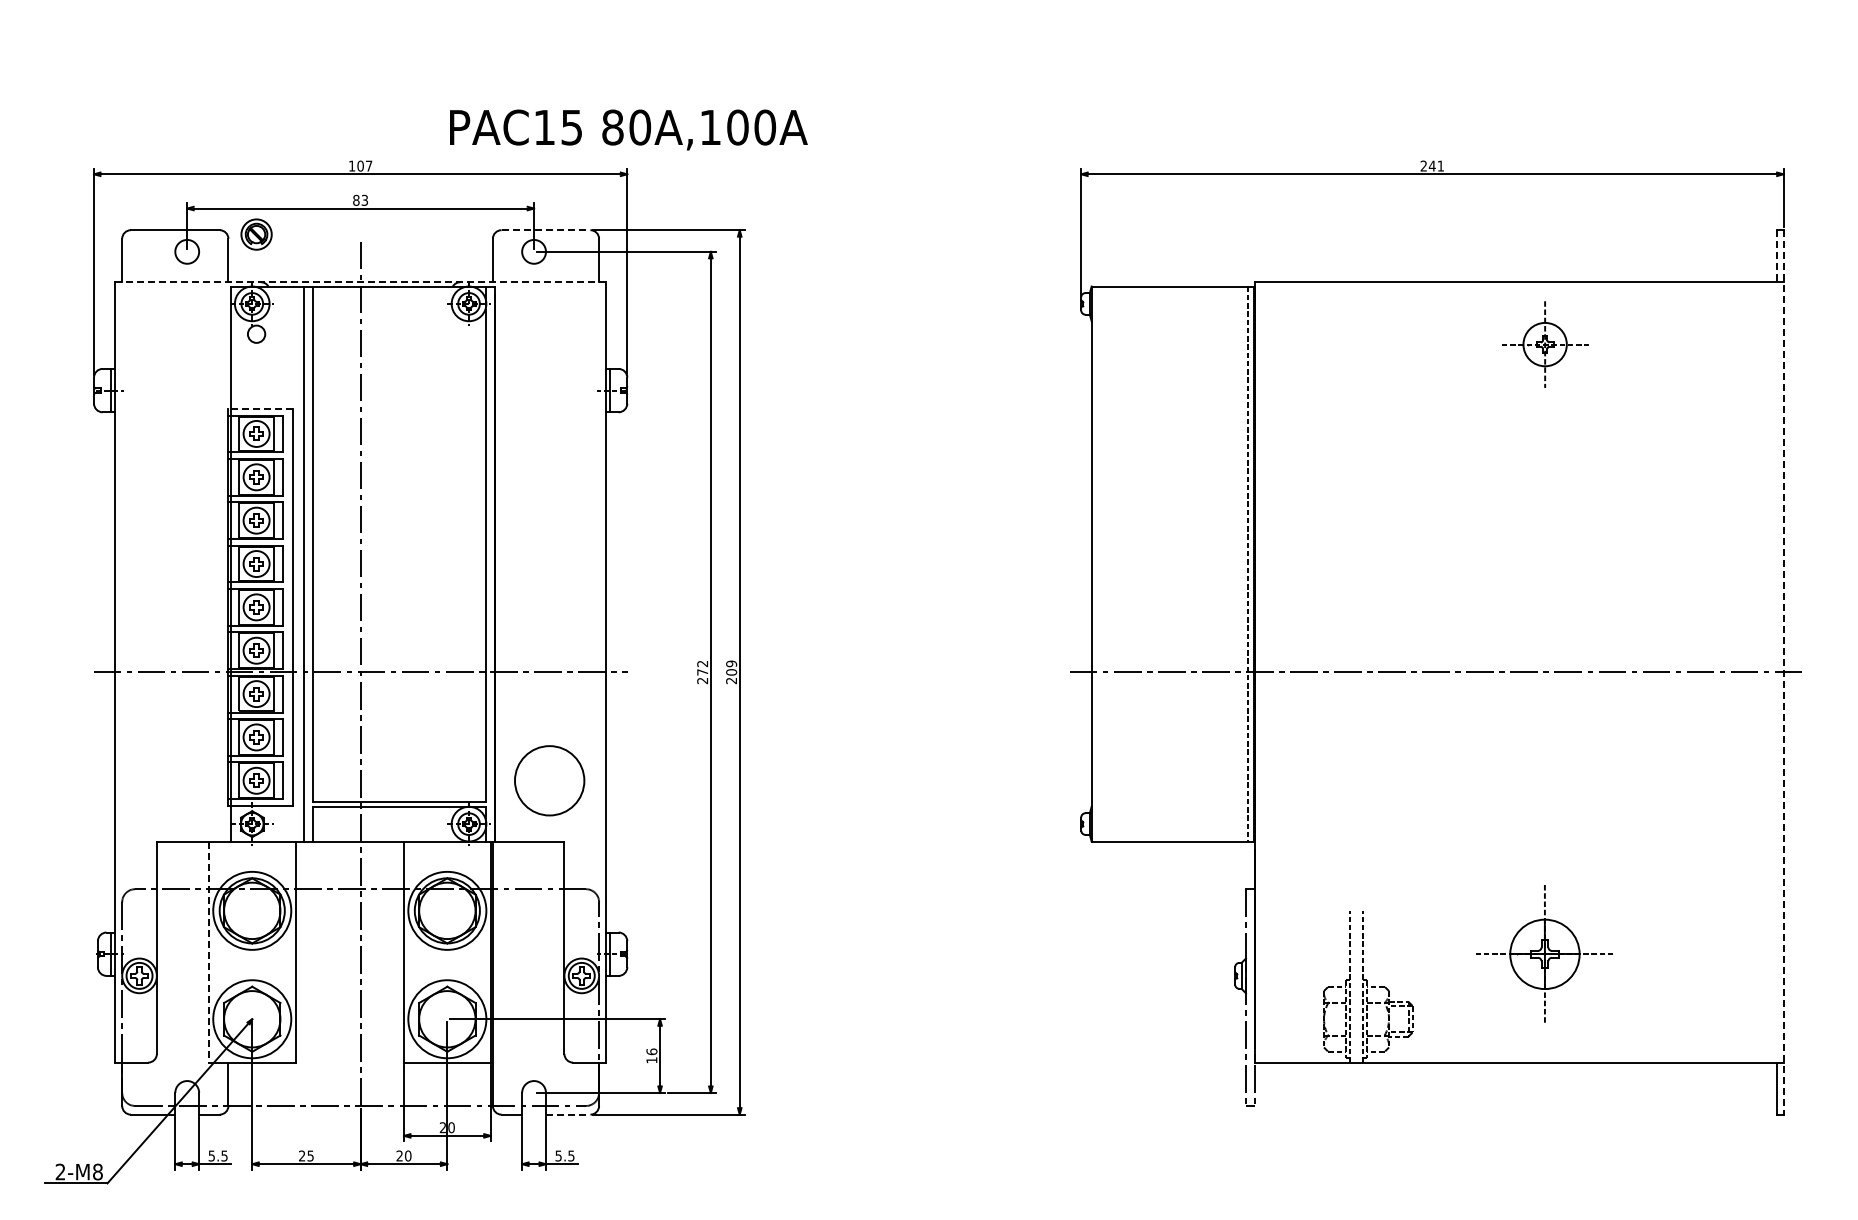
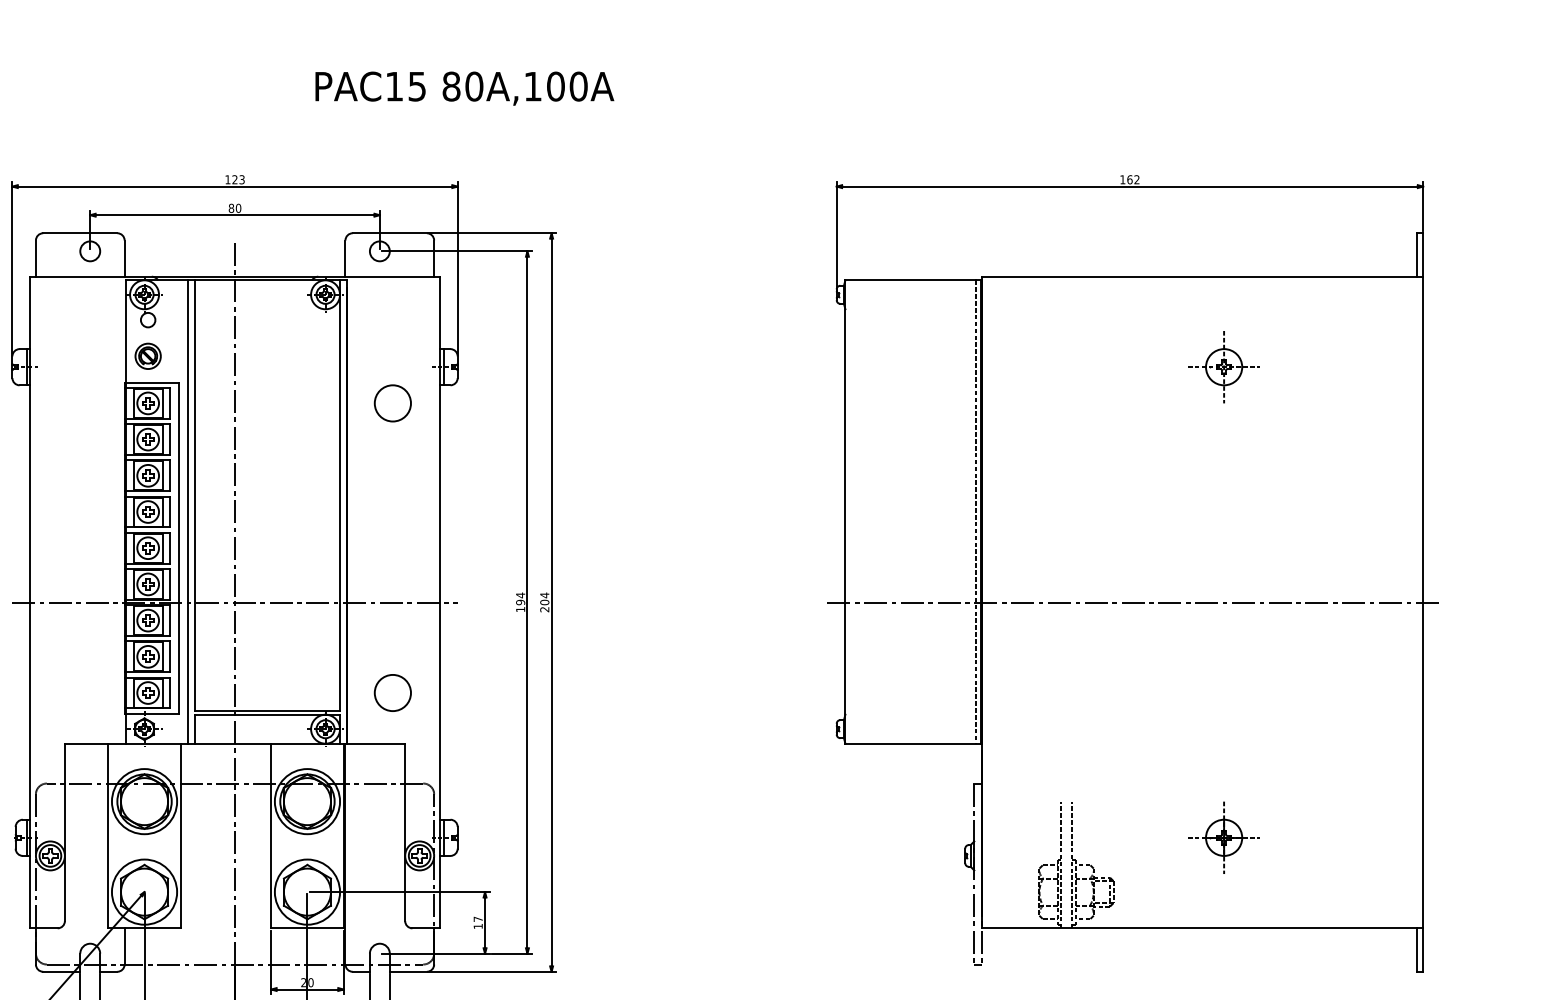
text: (628, 129) -> (464, 88), moved
text: (364, 165) -> (238, 179), 107 -> 123
text: (1431, 165) -> (1129, 179), 241 -> 162
text: (364, 199) -> (238, 207), 83 -> 80
line: (546, 230) -> (390, 233), dashed -> solid
part: (256, 234) -> (148, 356), moved
line: (1776, 256) -> (1417, 255), dashed -> solid
line: (361, 282) -> (235, 276), dashed -> solid
part: (1545, 344) -> (1224, 367), moved
line: (260, 409) -> (151, 382), dashed -> solid
circle: (549, 433) -> (392, 403), added
text: (731, 663) -> (544, 595), 209 -> 204
text: (702, 672) -> (520, 602), 272 -> 194
line: (1783, 672) -> (1423, 602), dashed -> solid
circle: (549, 780) -> (392, 692), size x0.62
line: (208, 952) -> (108, 836), dashed -> solid
part: (1545, 953) -> (1224, 837), size x0.62
text: (651, 1051) -> (477, 919), 16 -> 17
line: (568, 1114) -> (408, 971), dashed -> solid

